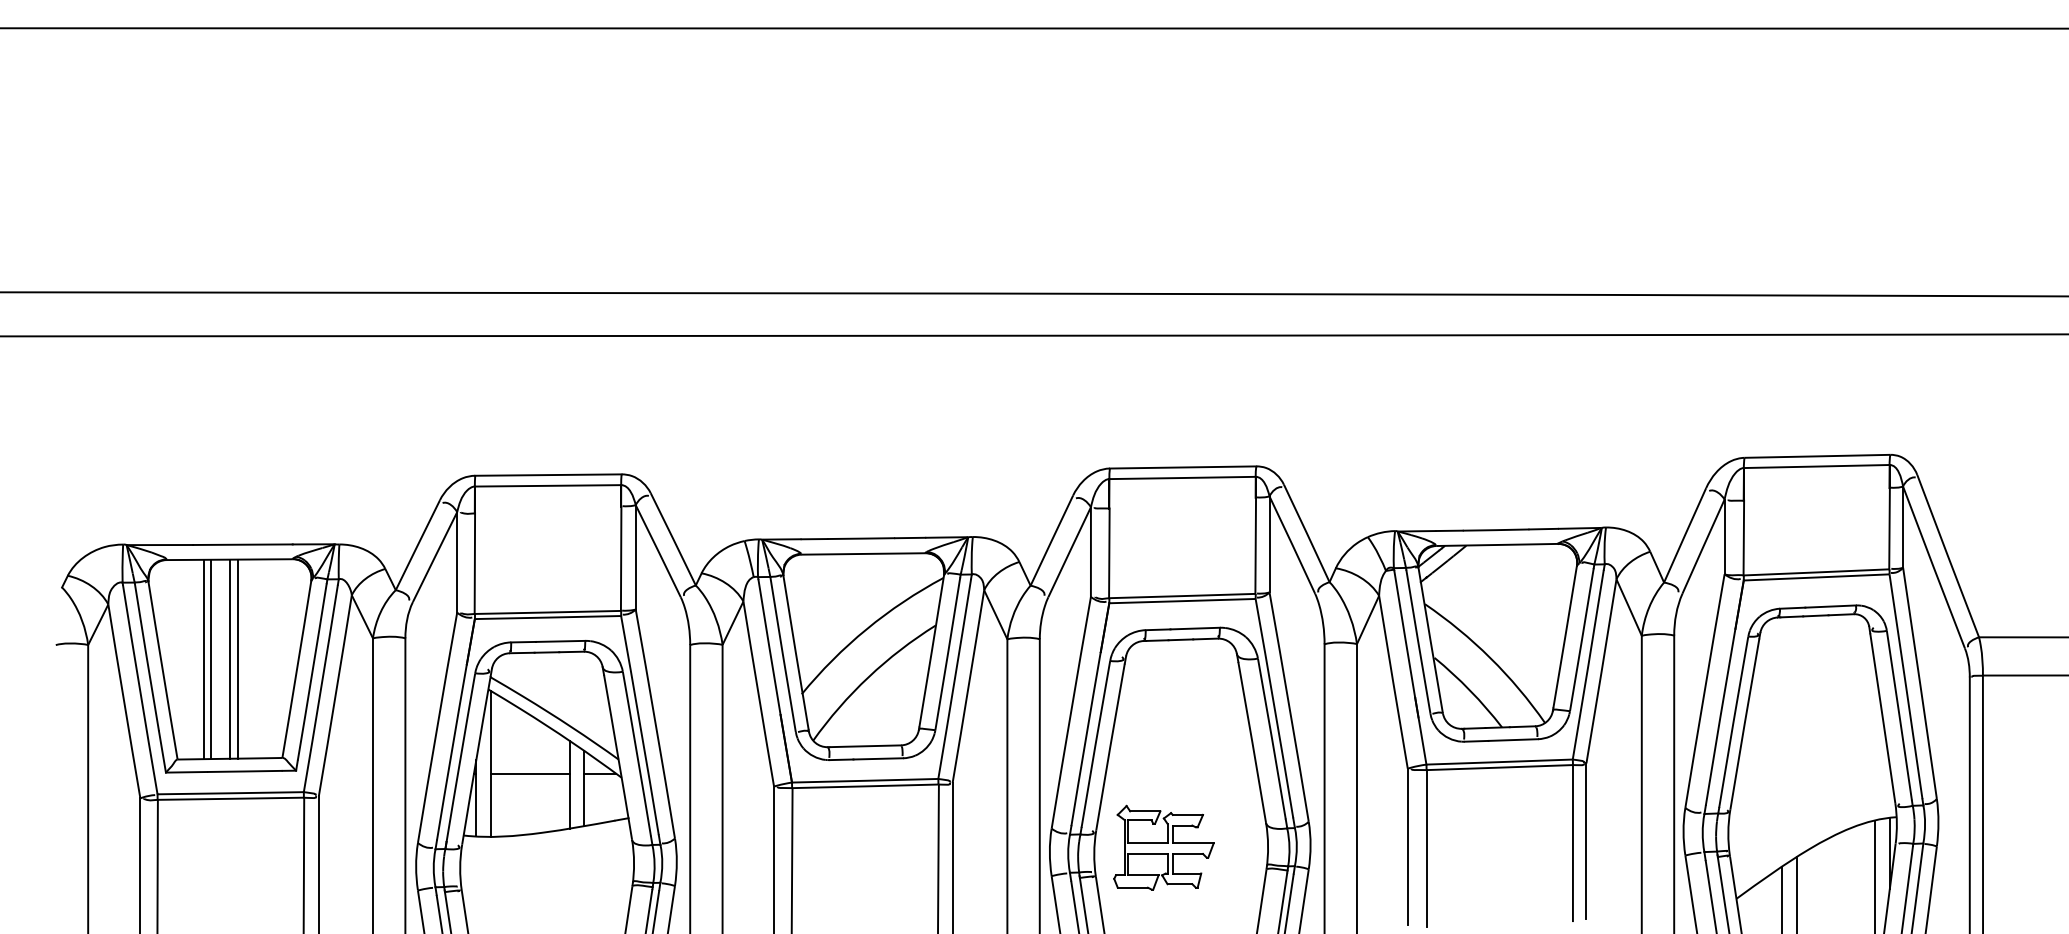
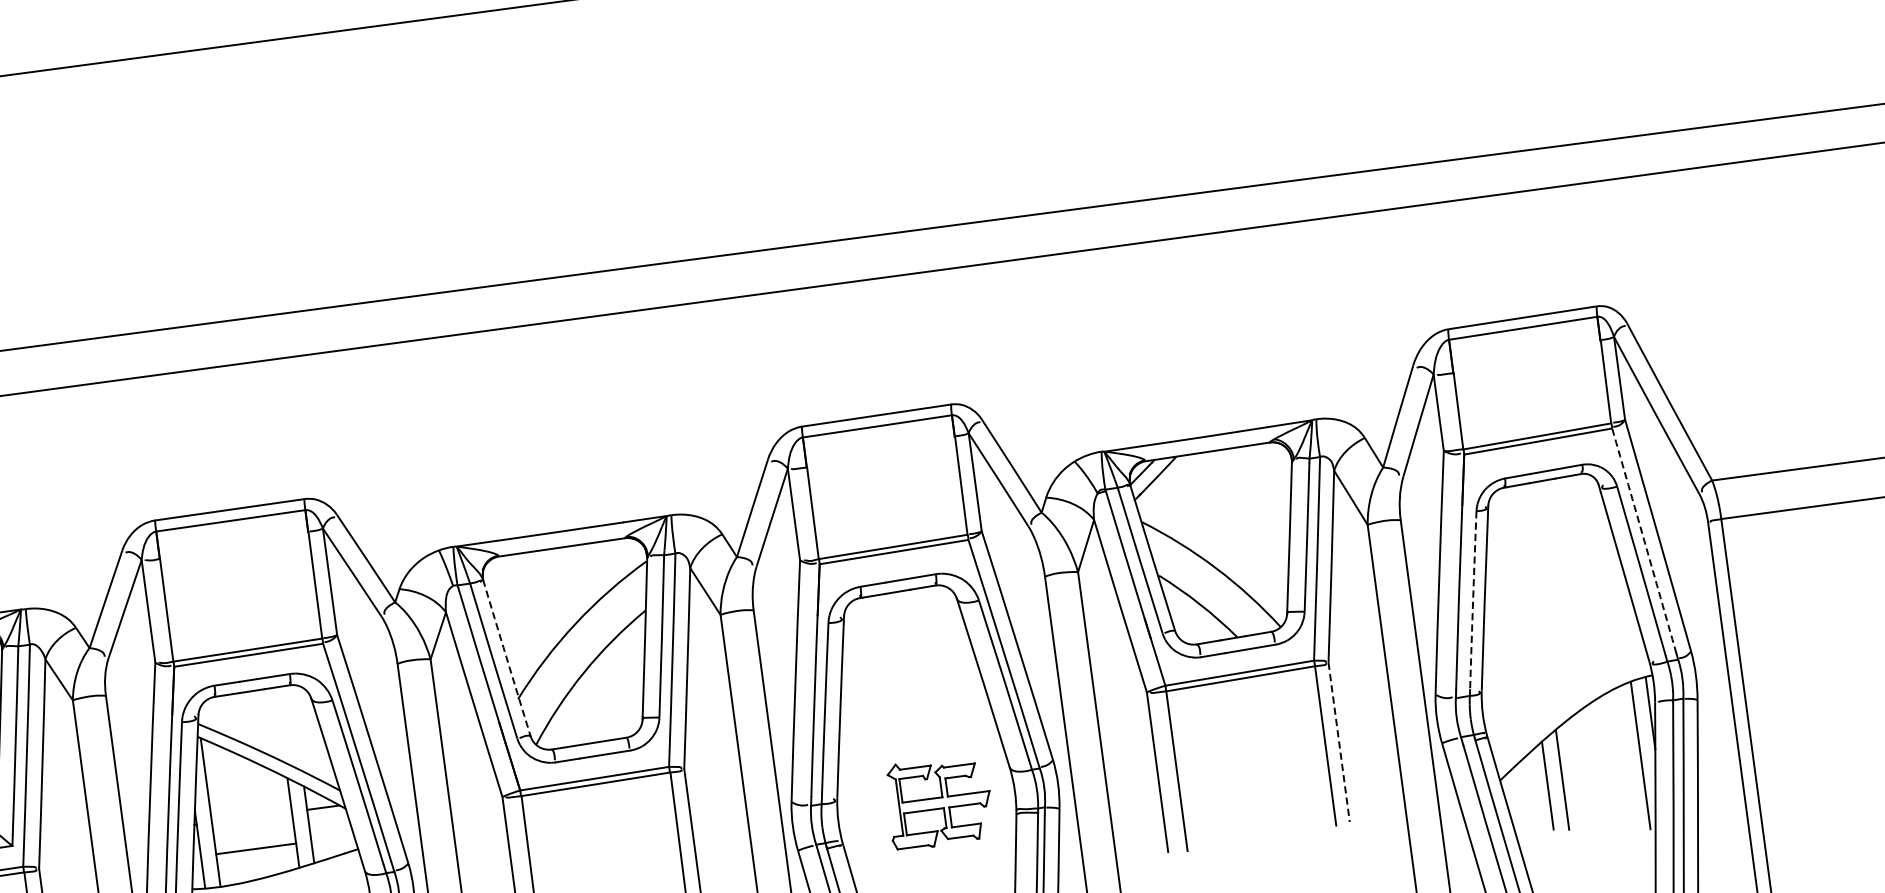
arc: (795, 652) -> (506, 657), solid -> dashed
arc: (1906, 686) -> (1644, 540), solid -> dashed
arc: (1733, 722) -> (1473, 600), solid -> dashed
line: (530, 773) -> (256, 848), moved
line: (1586, 841) -> (1339, 742), solid -> dashed
part: (1163, 847) -> (938, 802), moved

